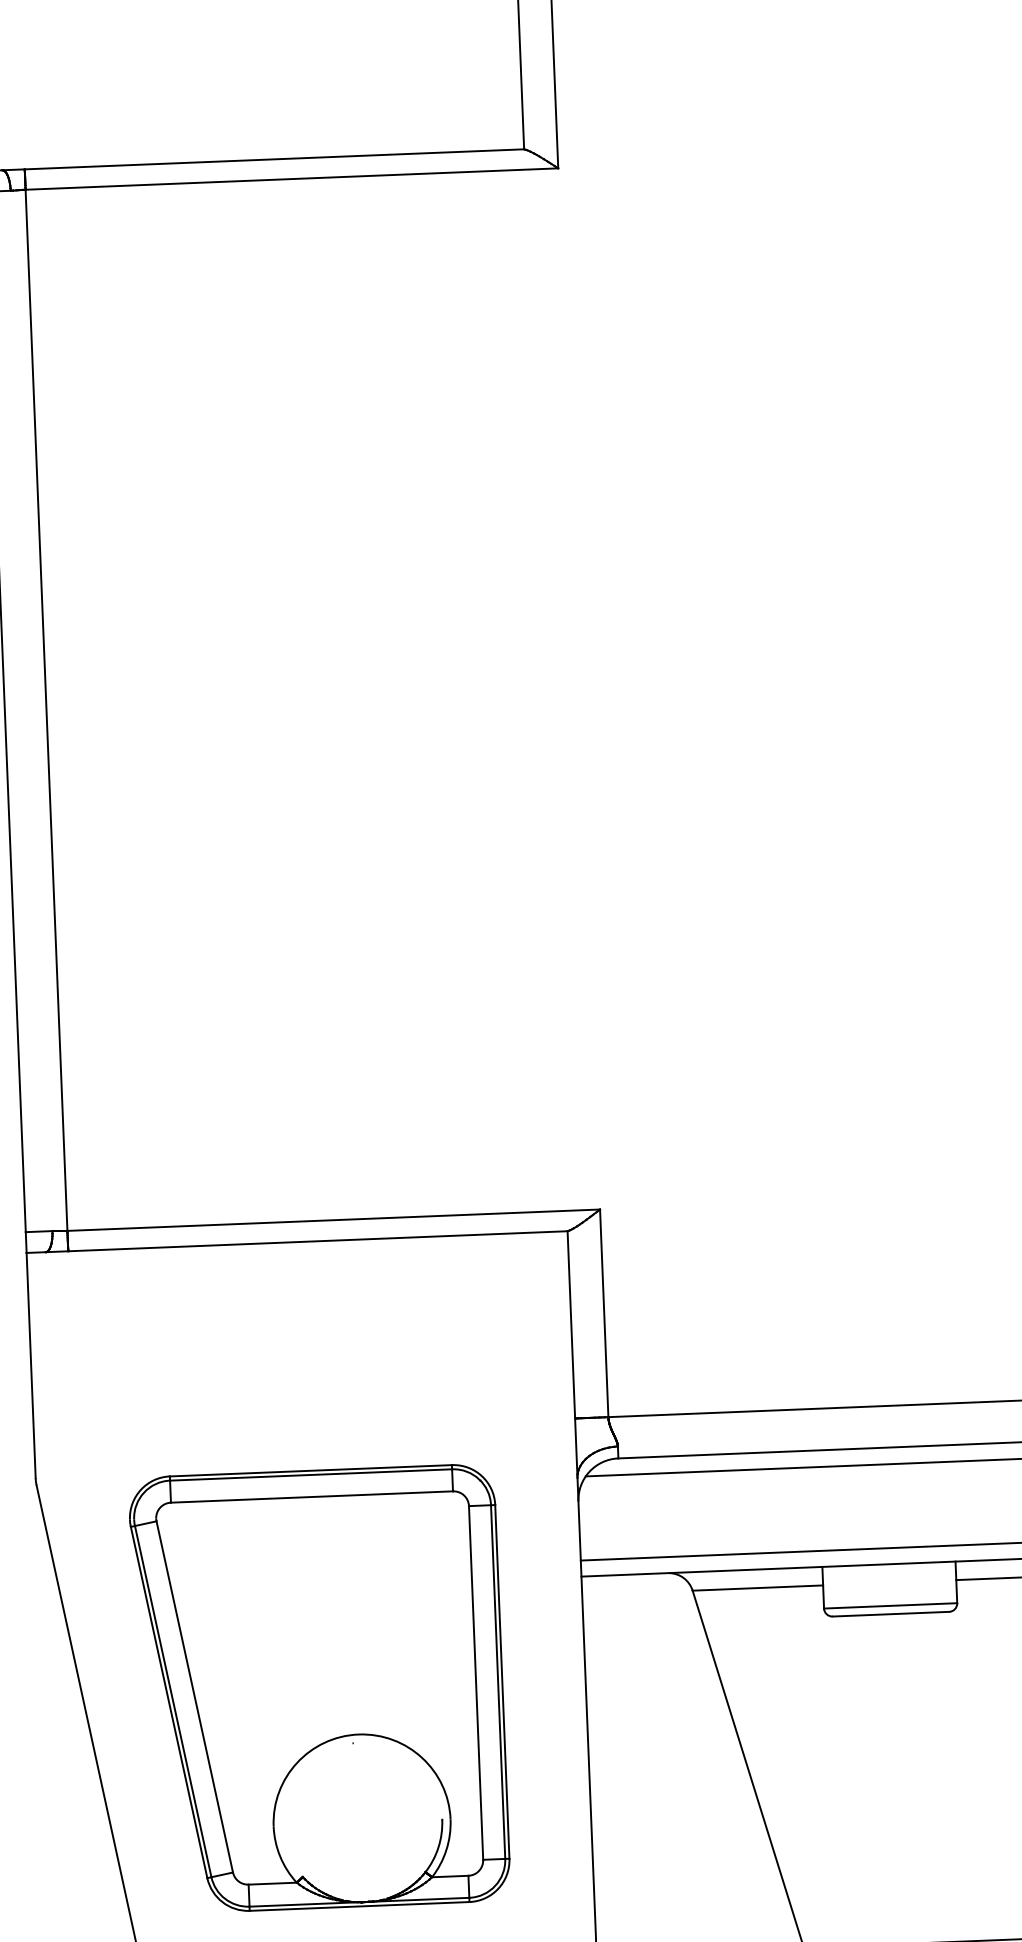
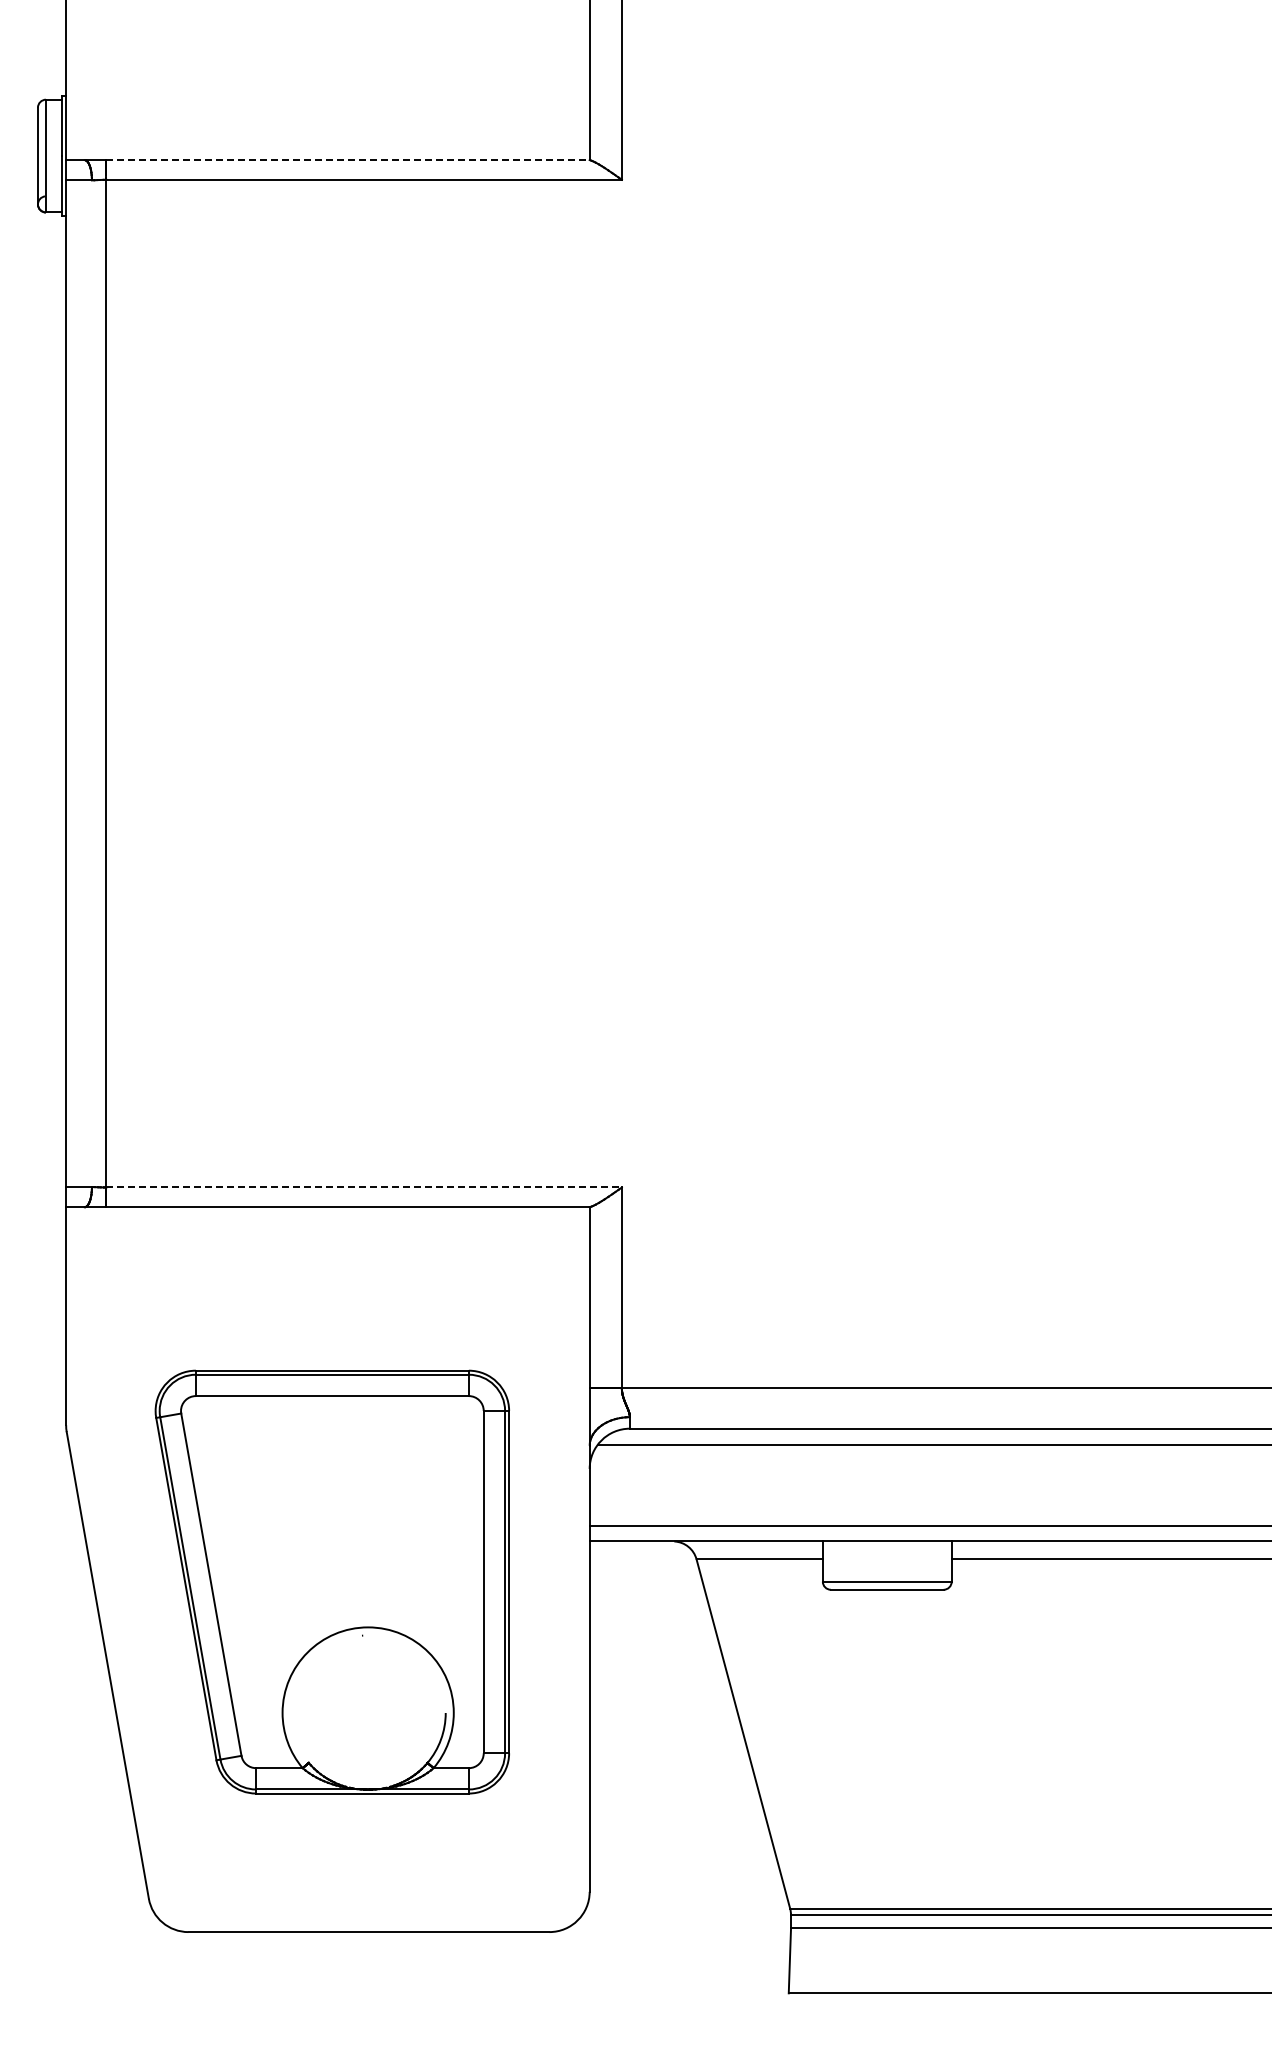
line: (274, 159) -> (348, 160), solid -> dashed
line: (334, 1220) -> (364, 1187), solid -> dashed
part: (318, 1688) -> (331, 1581), moved

